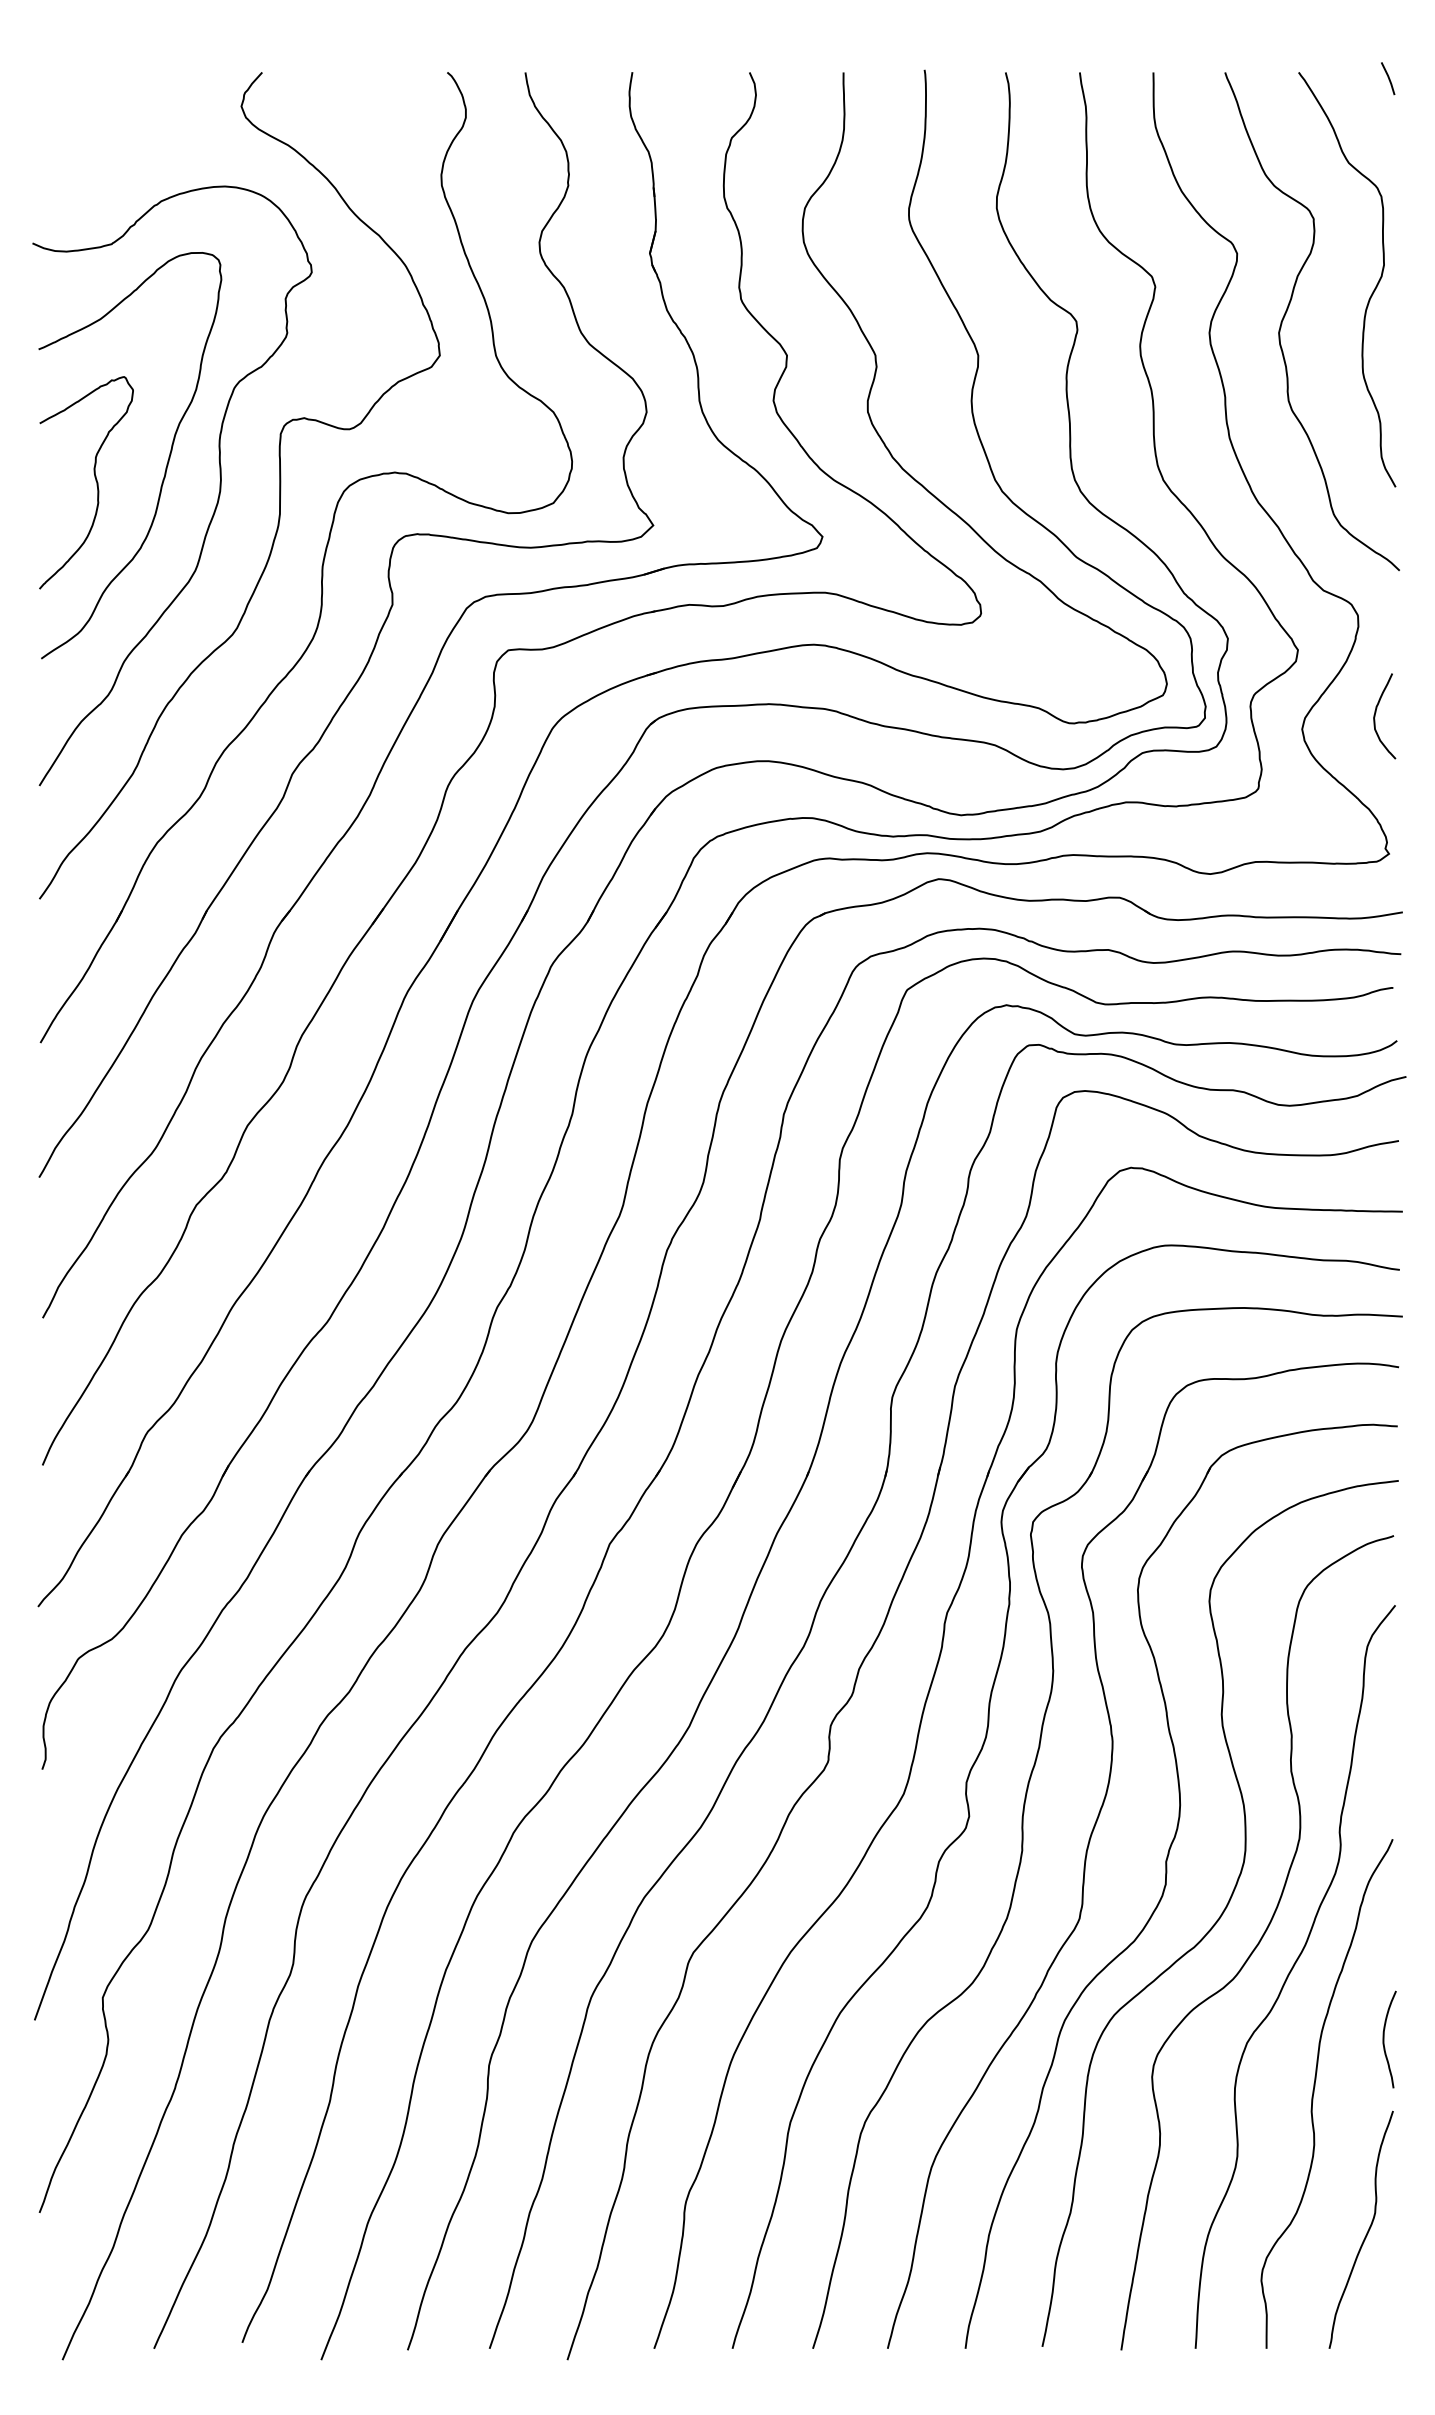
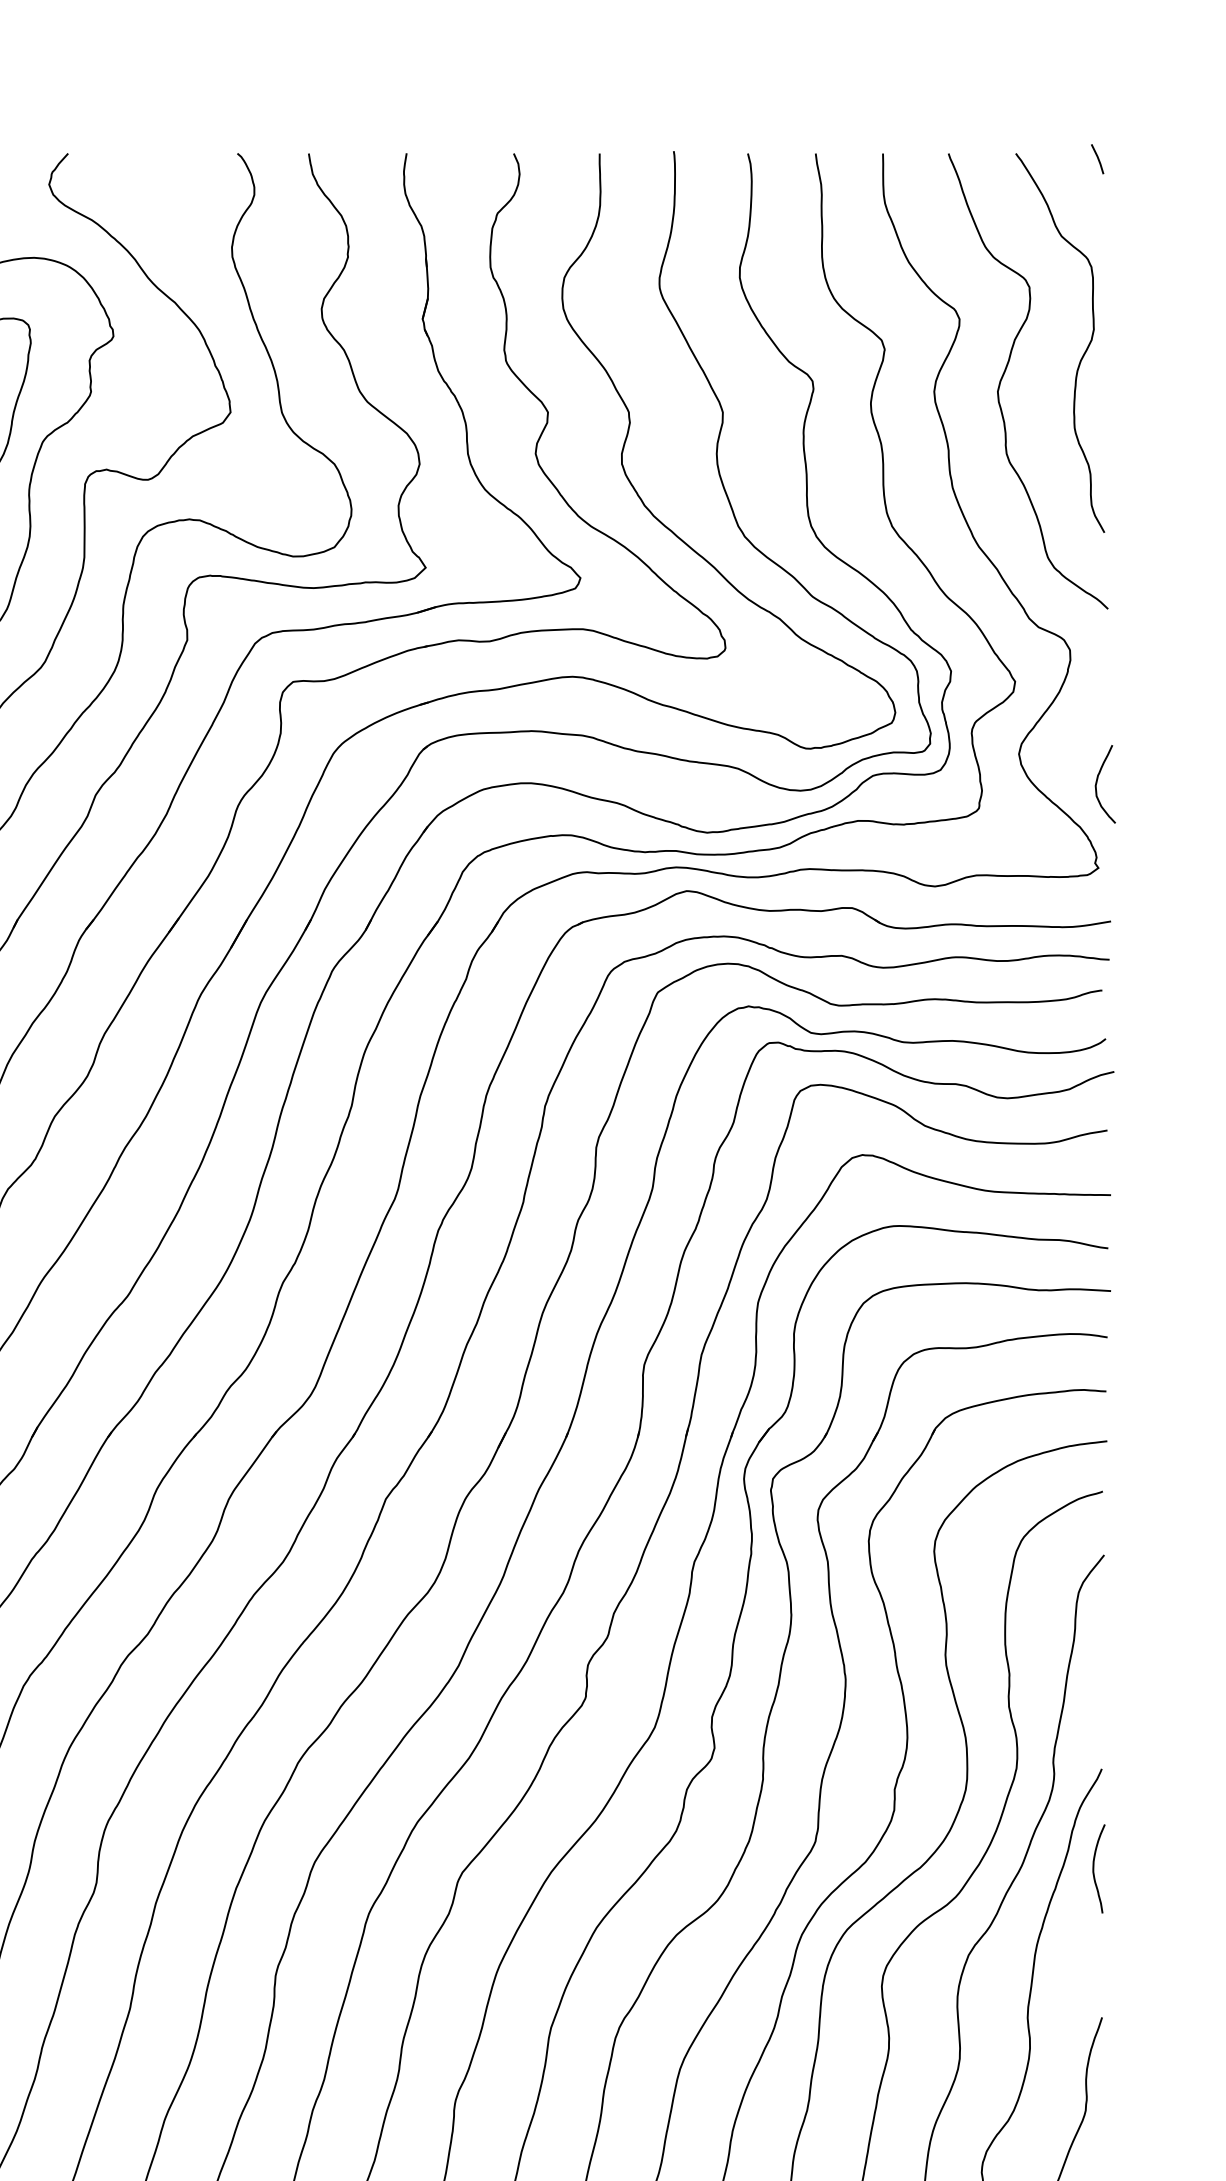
curve: (1376, 712) -> (1097, 780), moved
curve: (1384, 2039) -> (1094, 1868), moved

